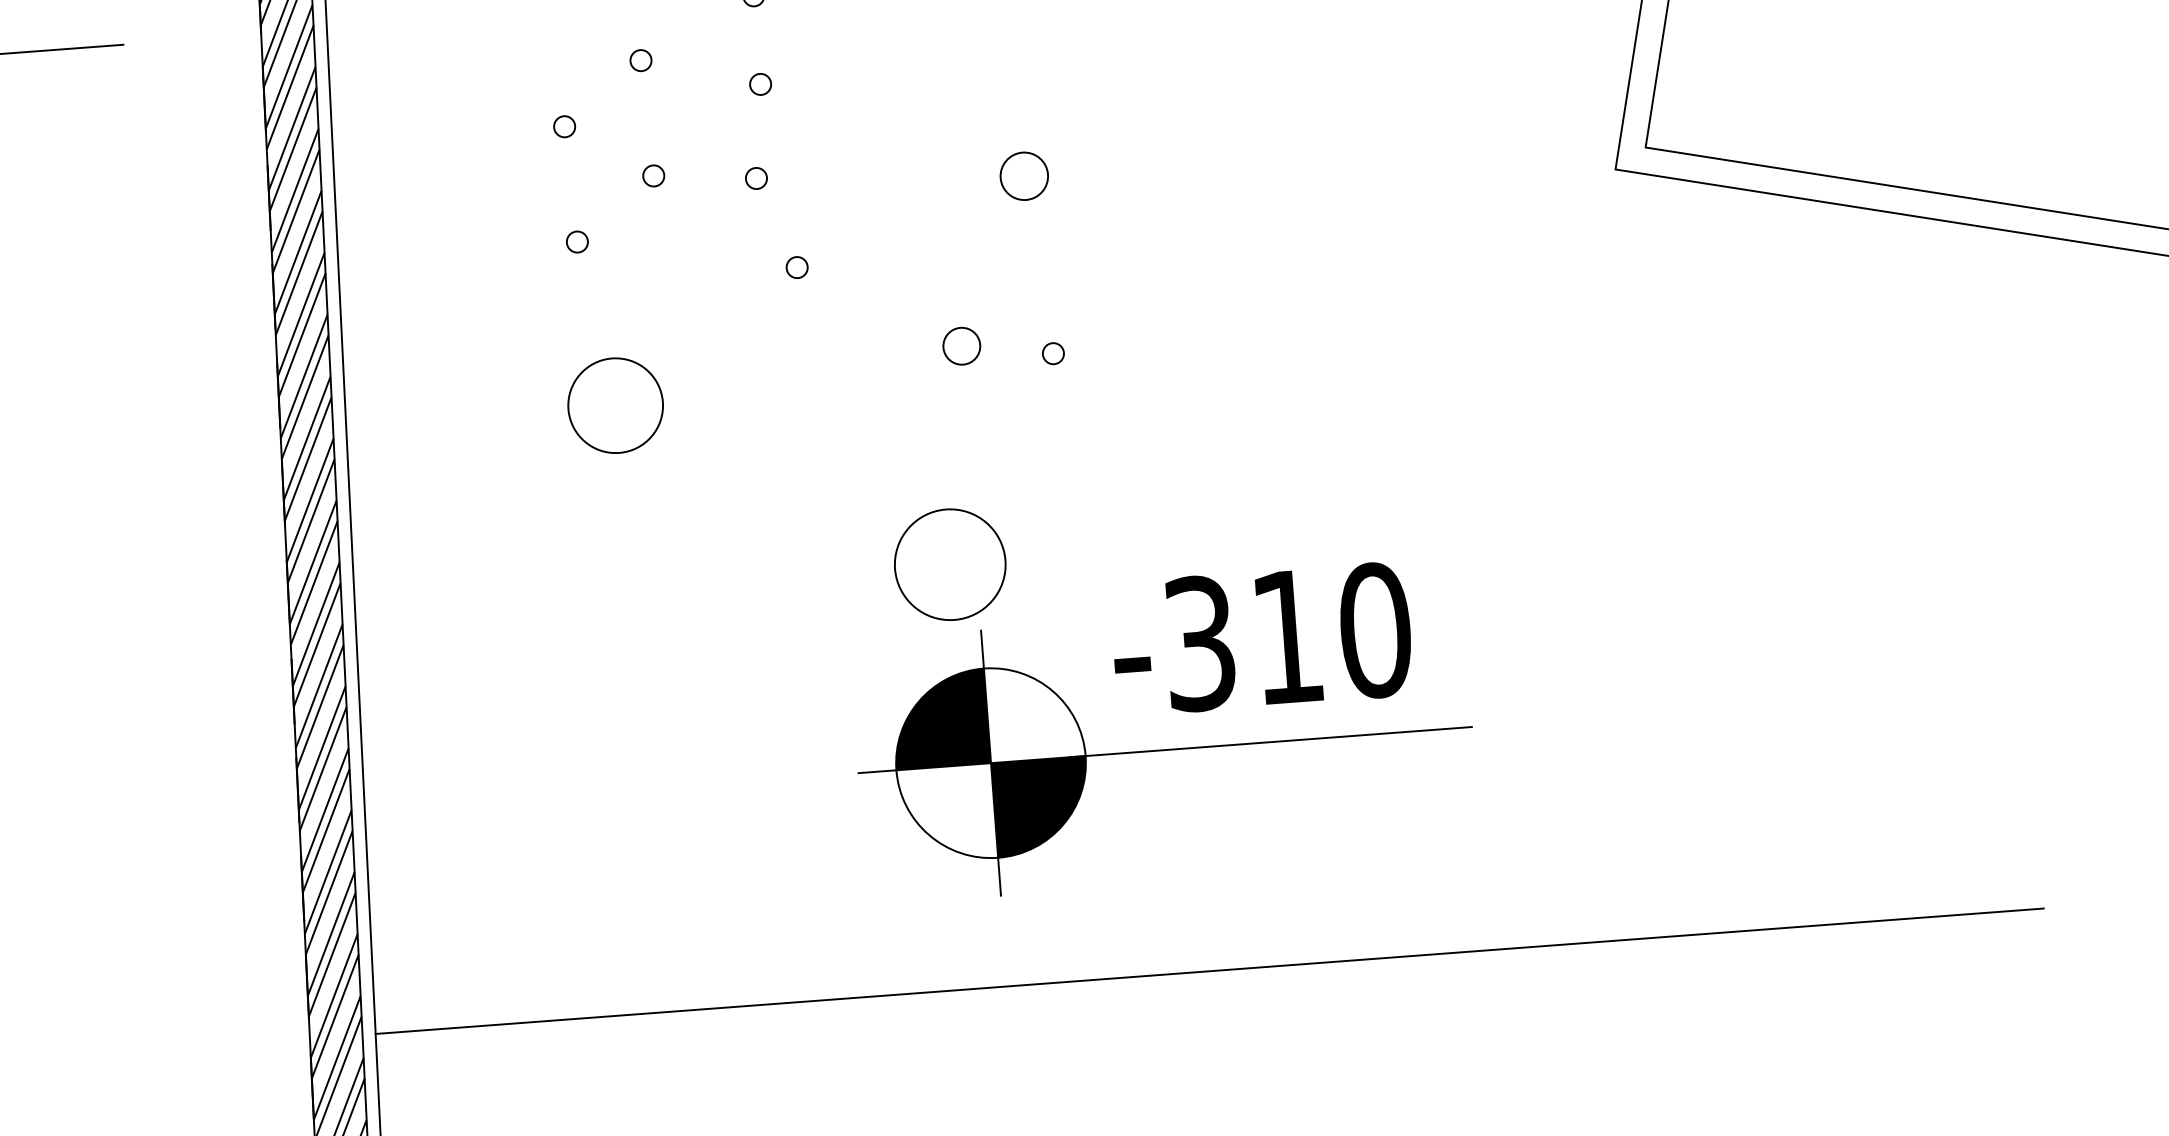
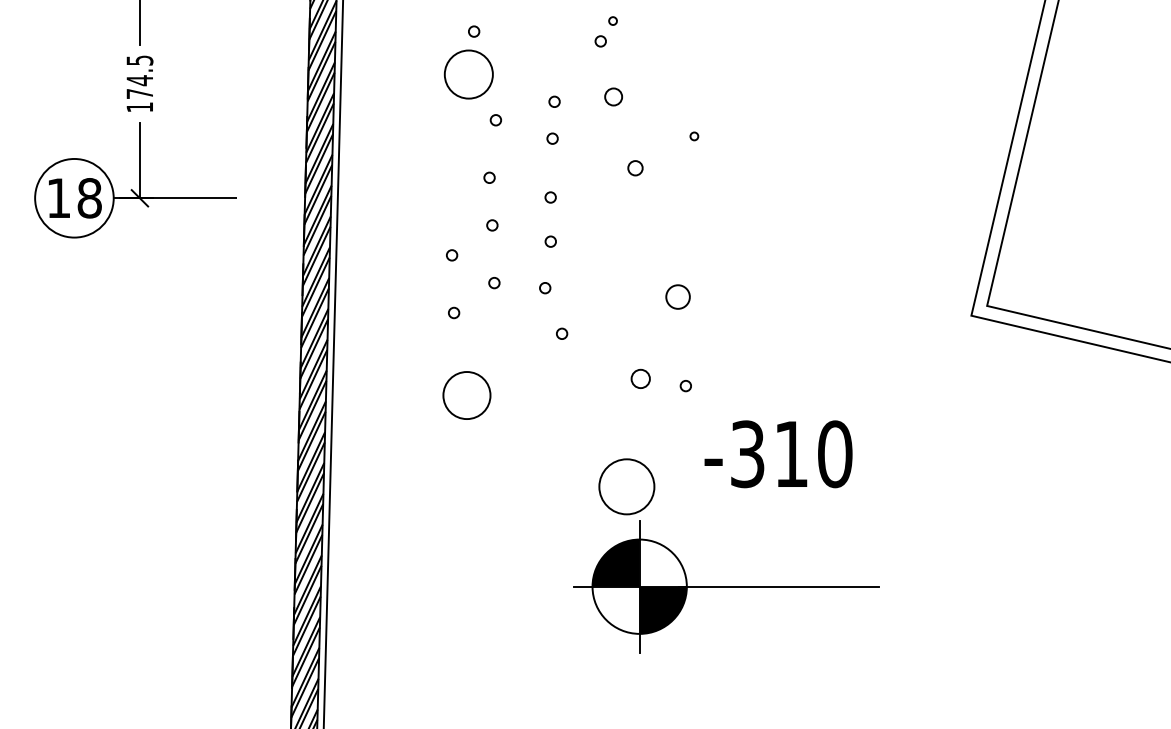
text: (1261, 639) -> (778, 454), moved
line: (1210, 972) -> (740, 698), removed

